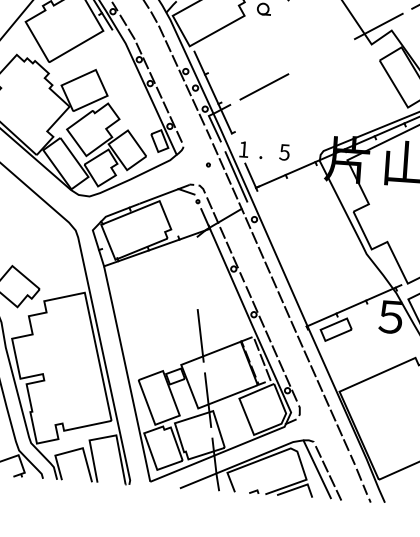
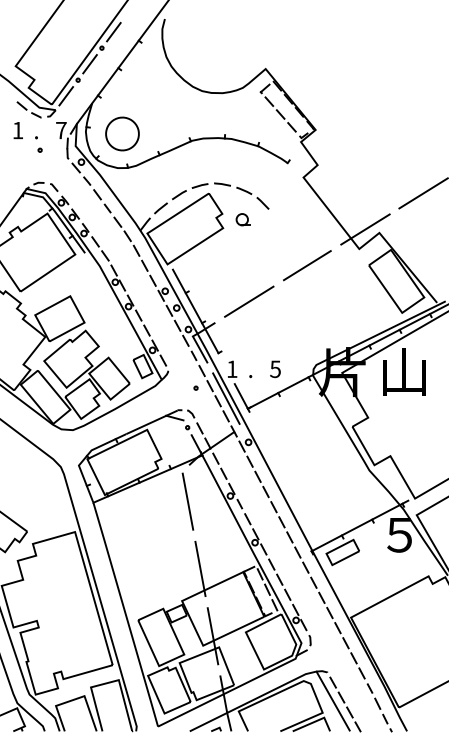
line: (321, 56) -> (307, 265), added
line: (192, 271) -> (187, 501), added
line: (254, 490) -> (216, 728), moved

